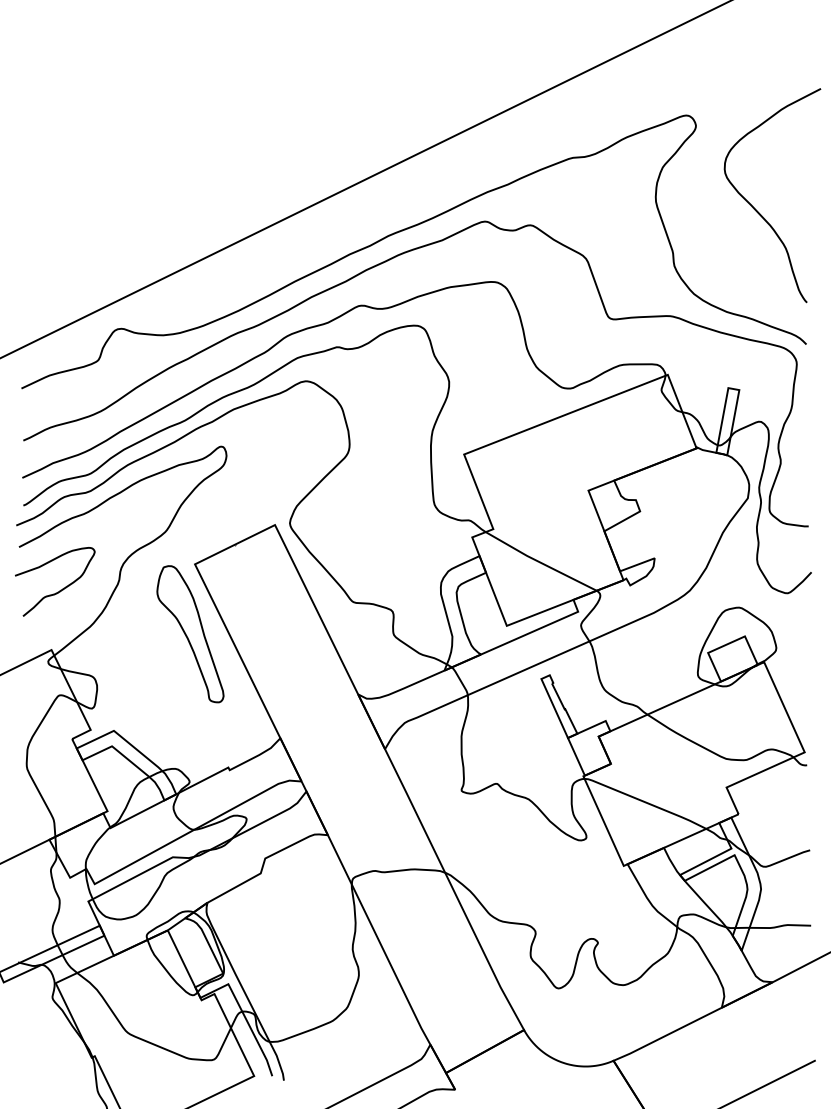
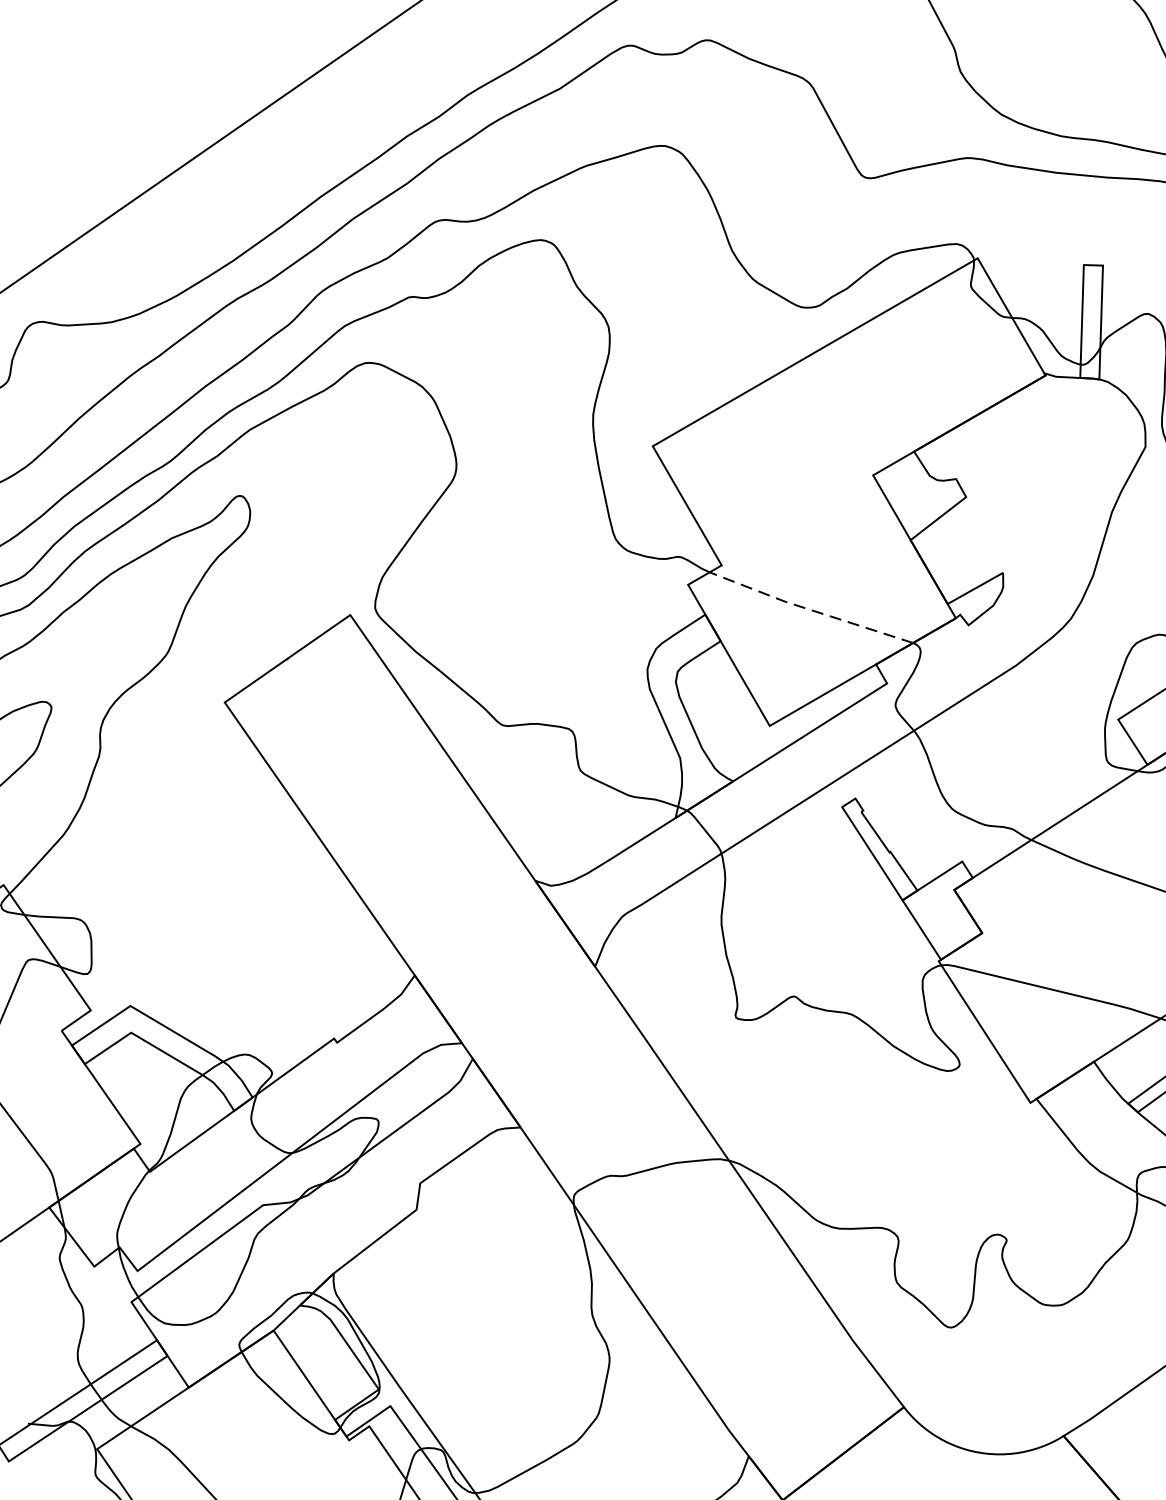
line: (539, 562) -> (808, 609), solid -> dashed
part: (190, 634) -> (235, 822), removed

